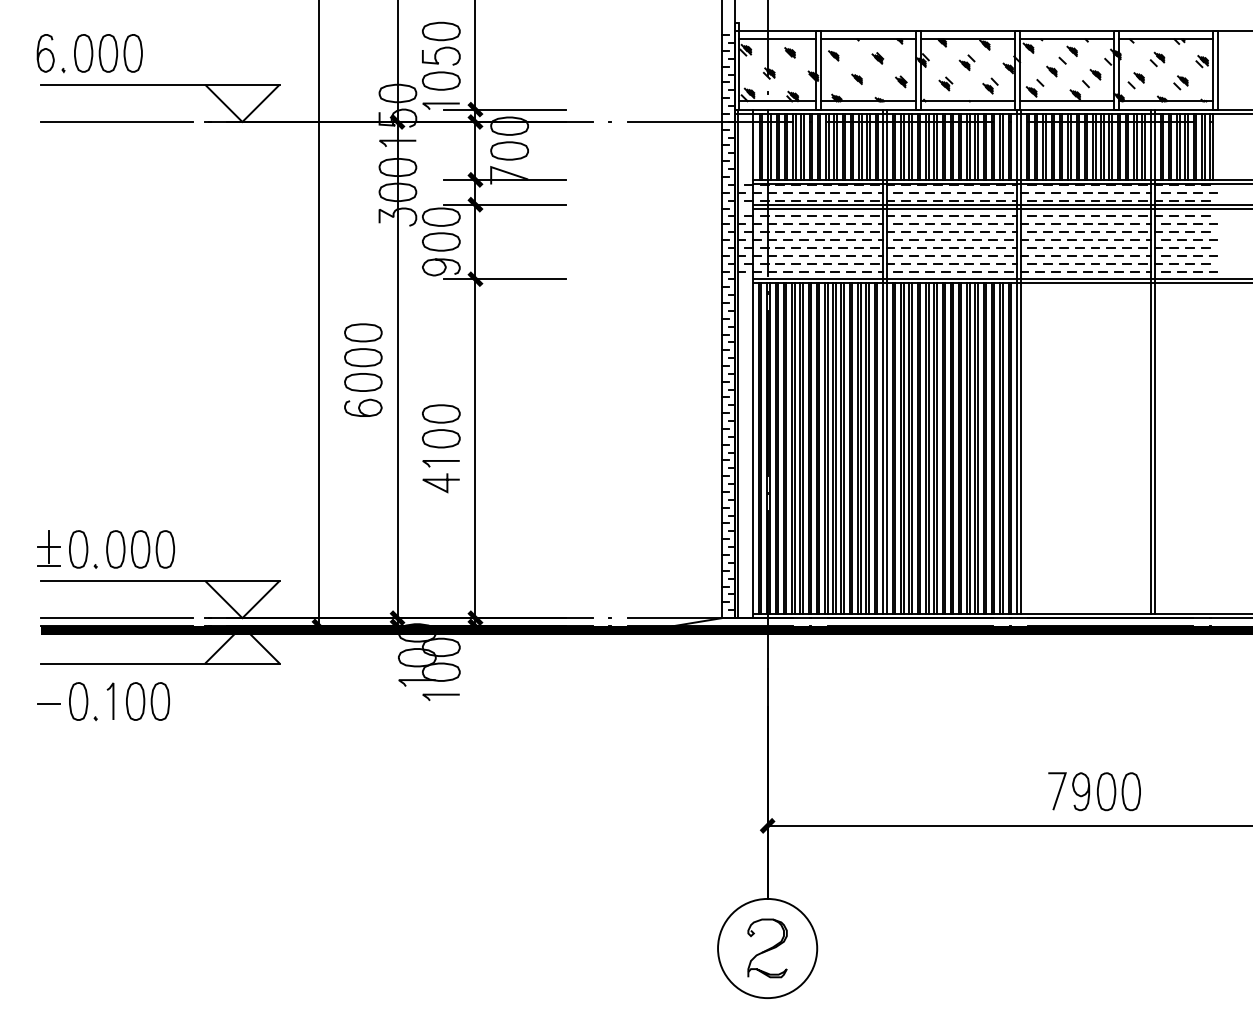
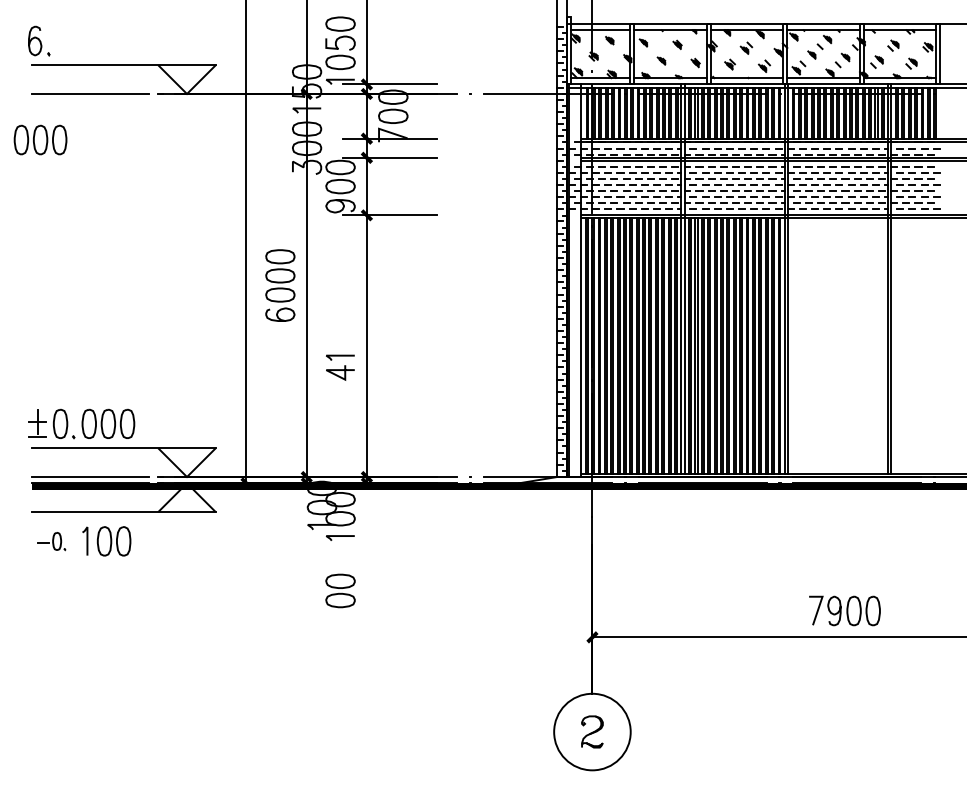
part: (108, 52) -> (40, 139), moved
part: (441, 425) -> (340, 590), moved
part: (66, 701) -> (51, 541), size x0.6
part: (767, 947) -> (592, 731), size x0.7

